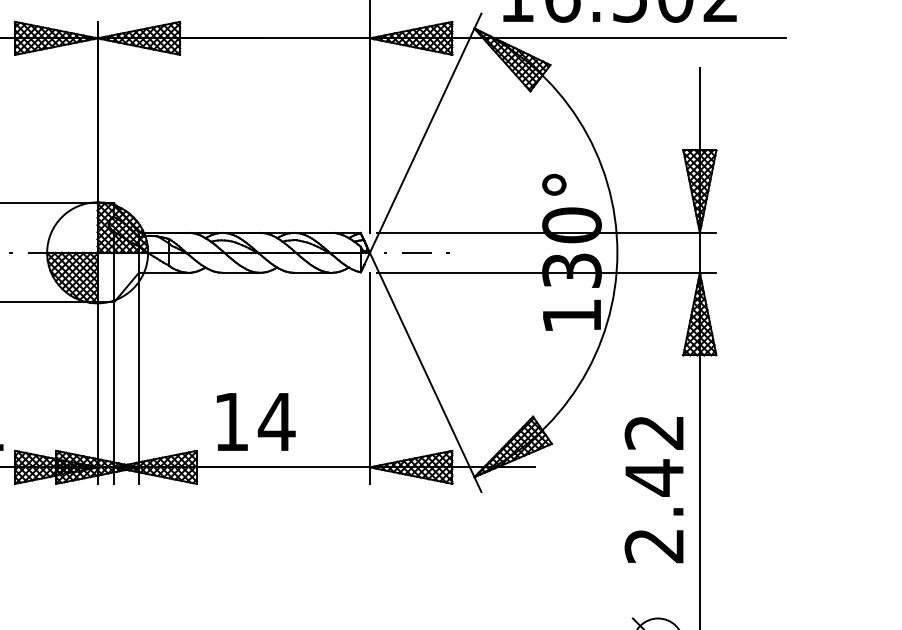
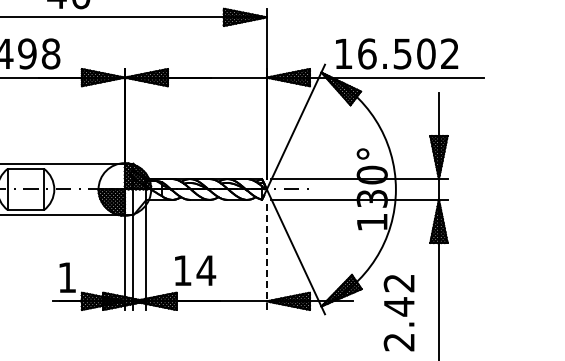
line: (369, 377) -> (266, 254), solid -> dashed
text: (256, 421) -> (195, 270), moved
text: (652, 490) -> (398, 313), moved

